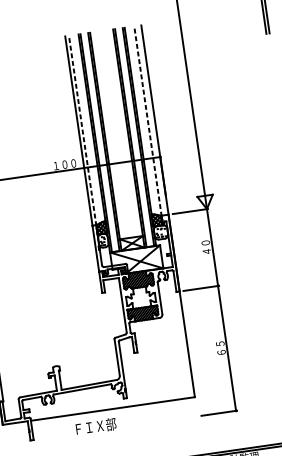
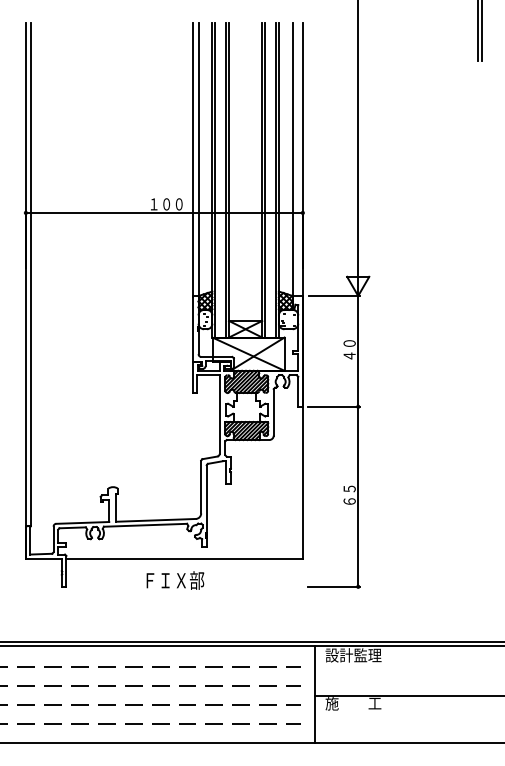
line: (147, 121) -> (292, 159), dashed -> solid
line: (82, 130) -> (198, 159), dashed -> solid
text: (96, 426) -> (175, 580), moved

